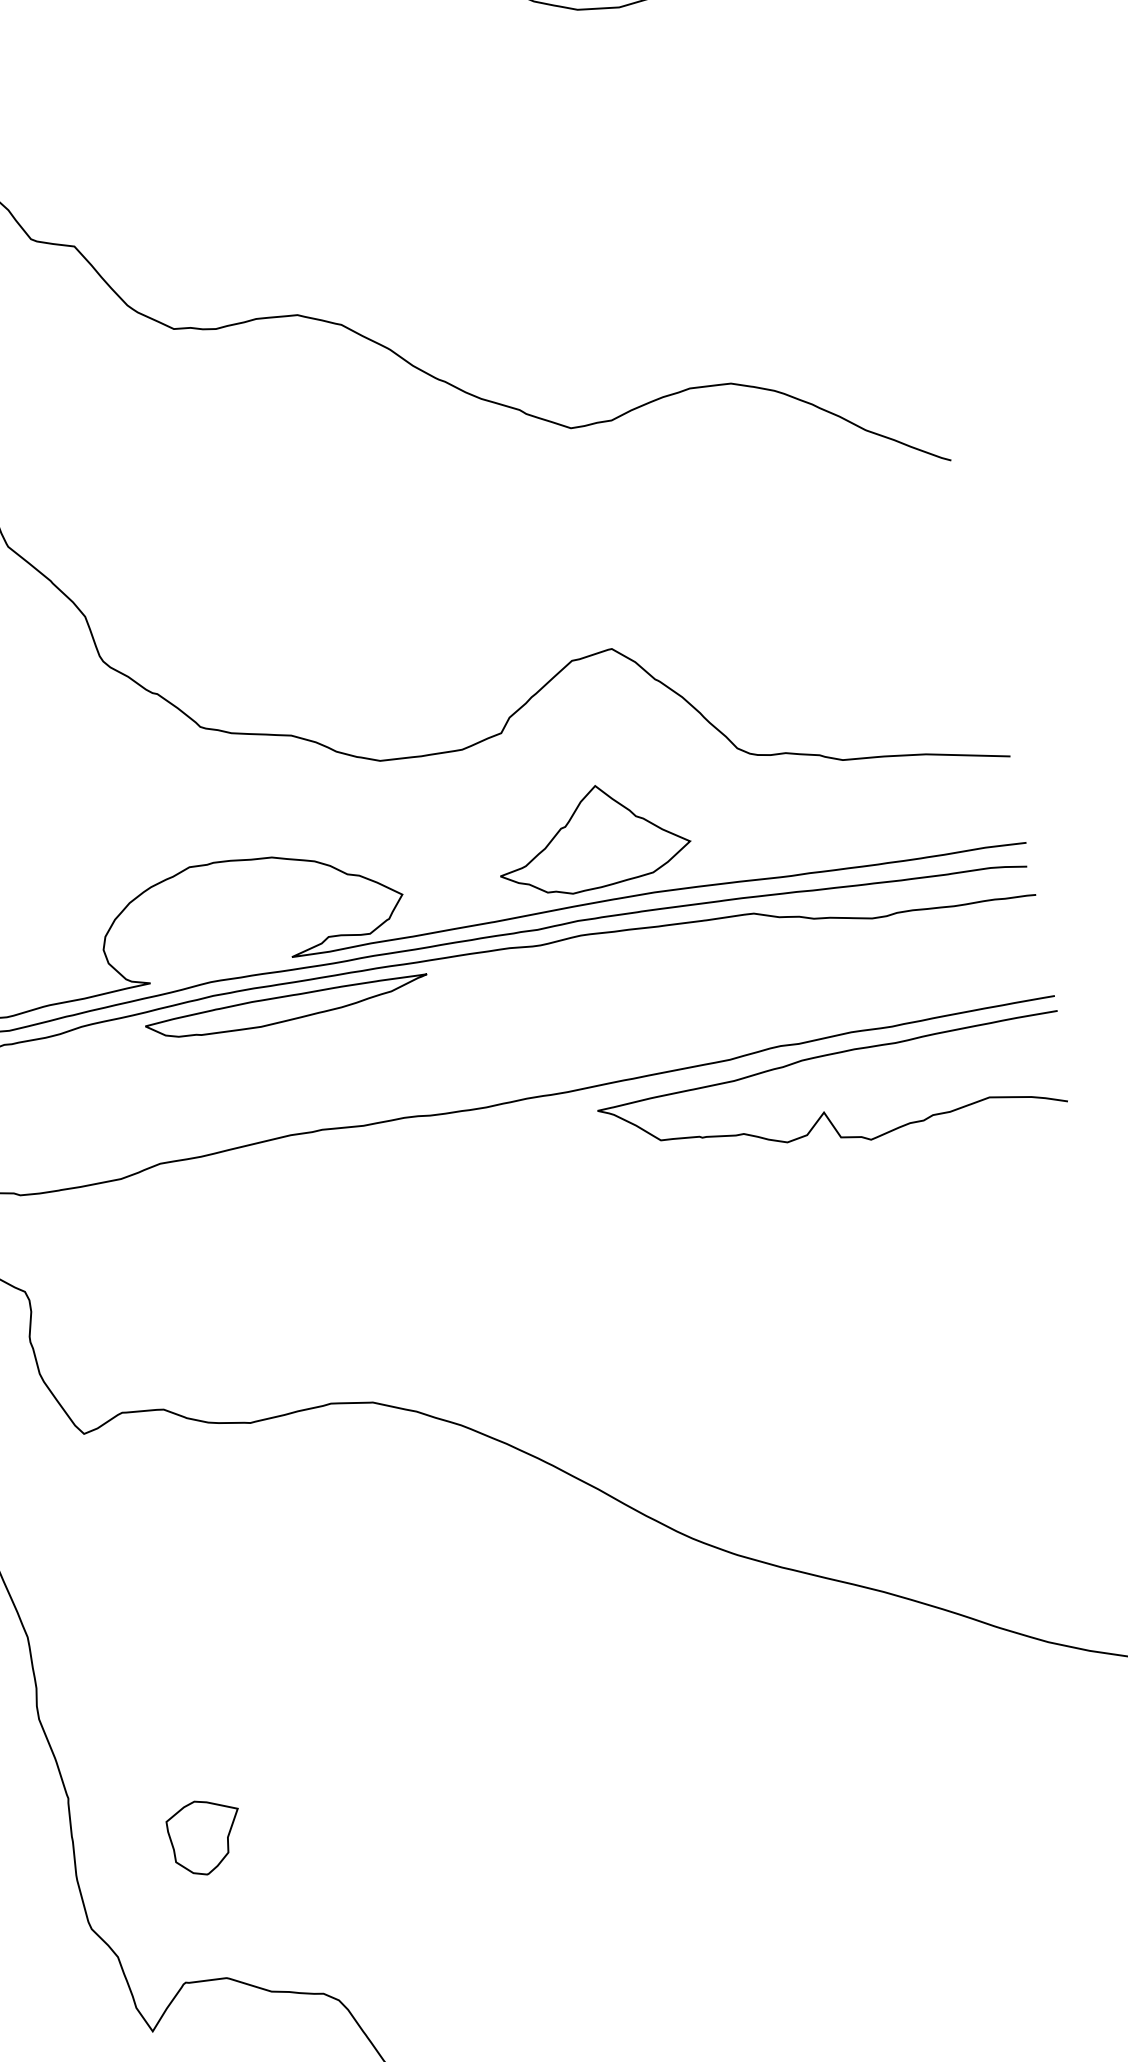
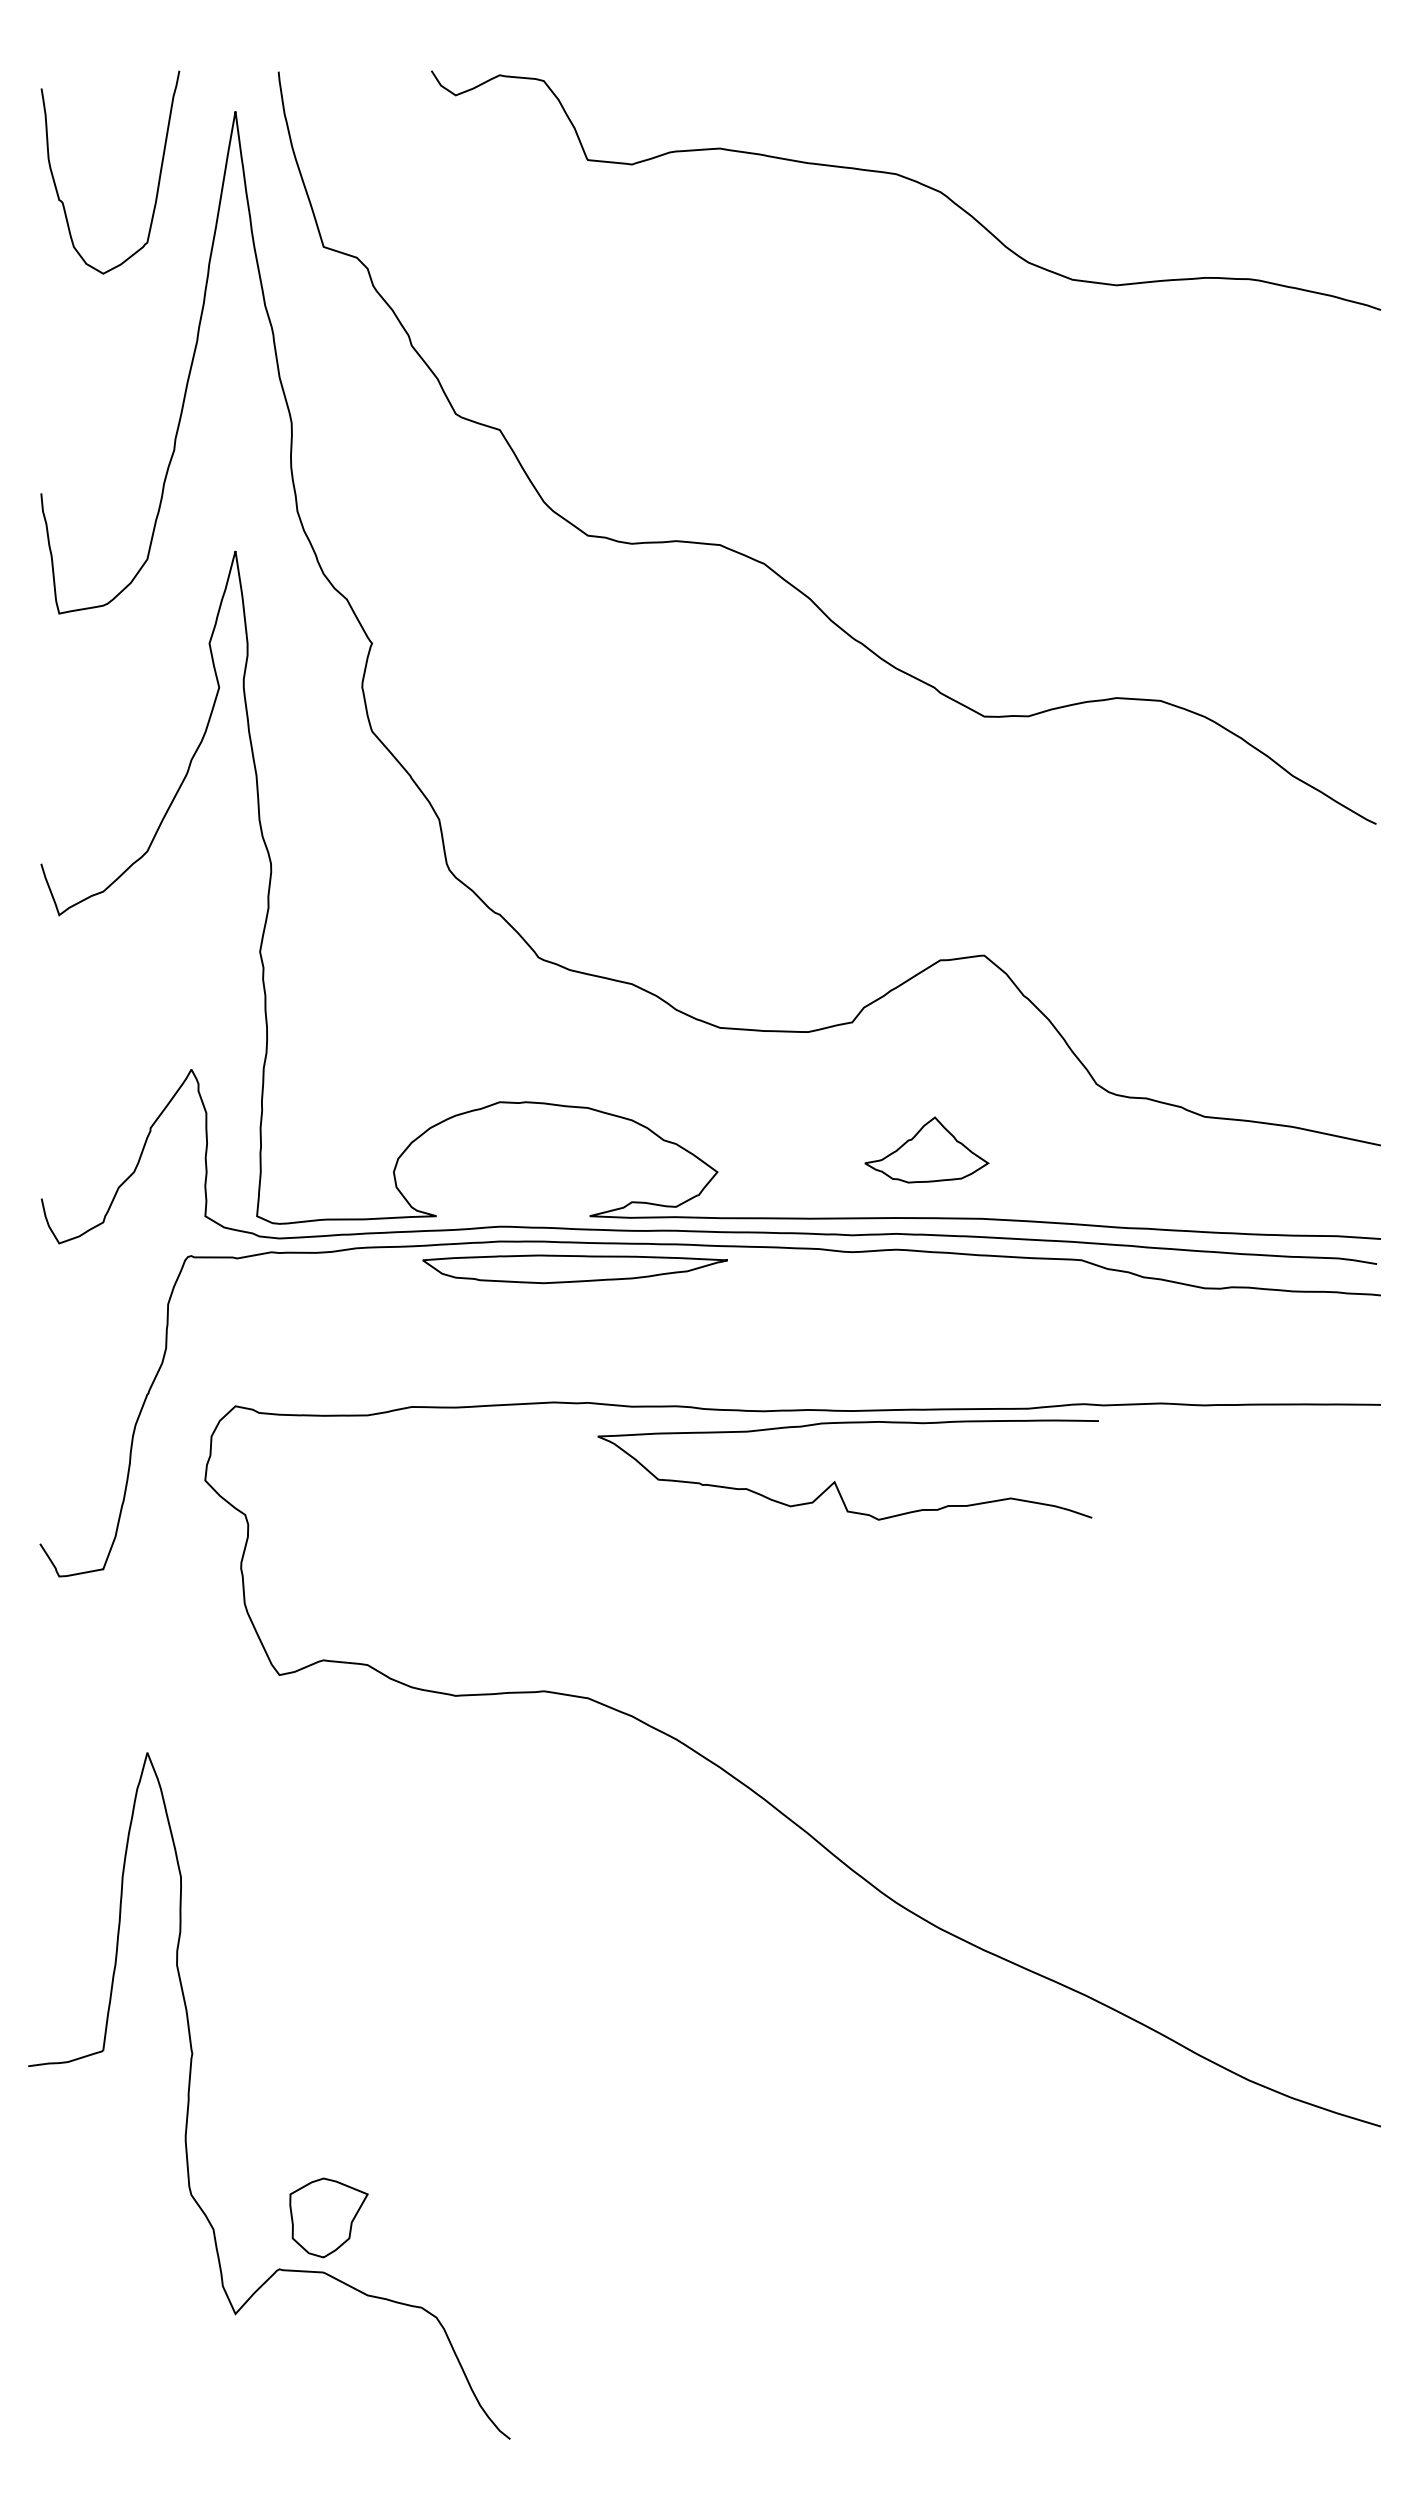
part: (591, 837) -> (926, 1149), size x0.6
curve: (824, 1111) -> (835, 1481), moved
part: (205, 1836) -> (328, 2217), moved

